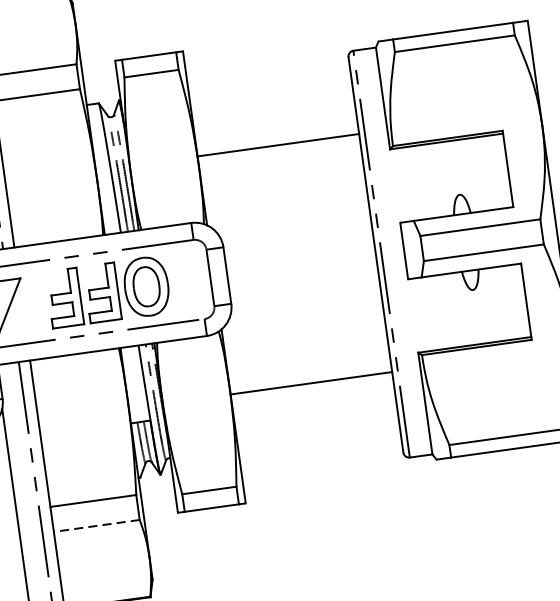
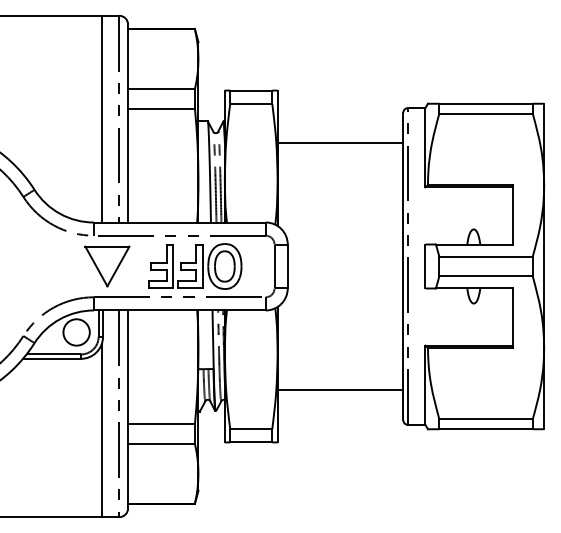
line: (278, 145) -> (340, 143), moved
line: (311, 383) -> (340, 389), moved
line: (96, 525) -> (161, 443), dashed -> solid

